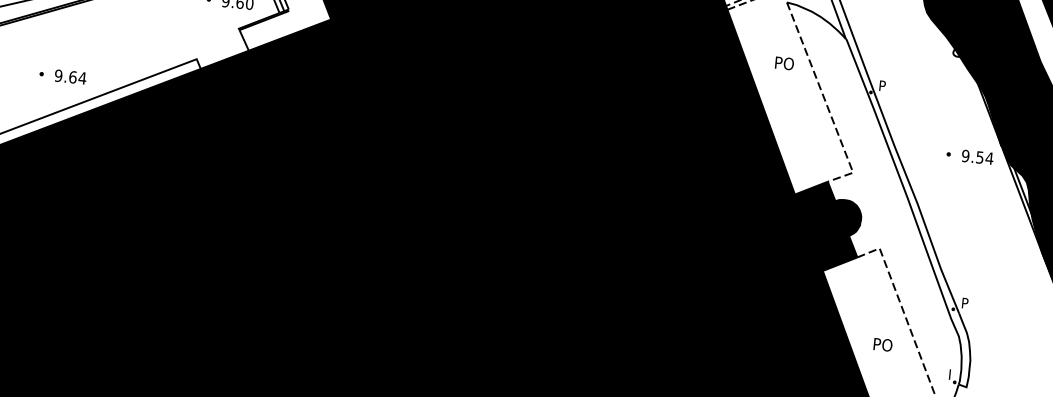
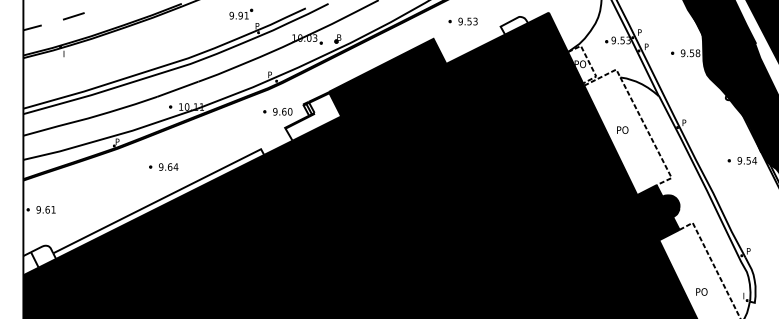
text: (784, 62) -> (622, 129), moved
part: (62, 75) -> (163, 166), moved
text: (882, 344) -> (701, 291), moved

